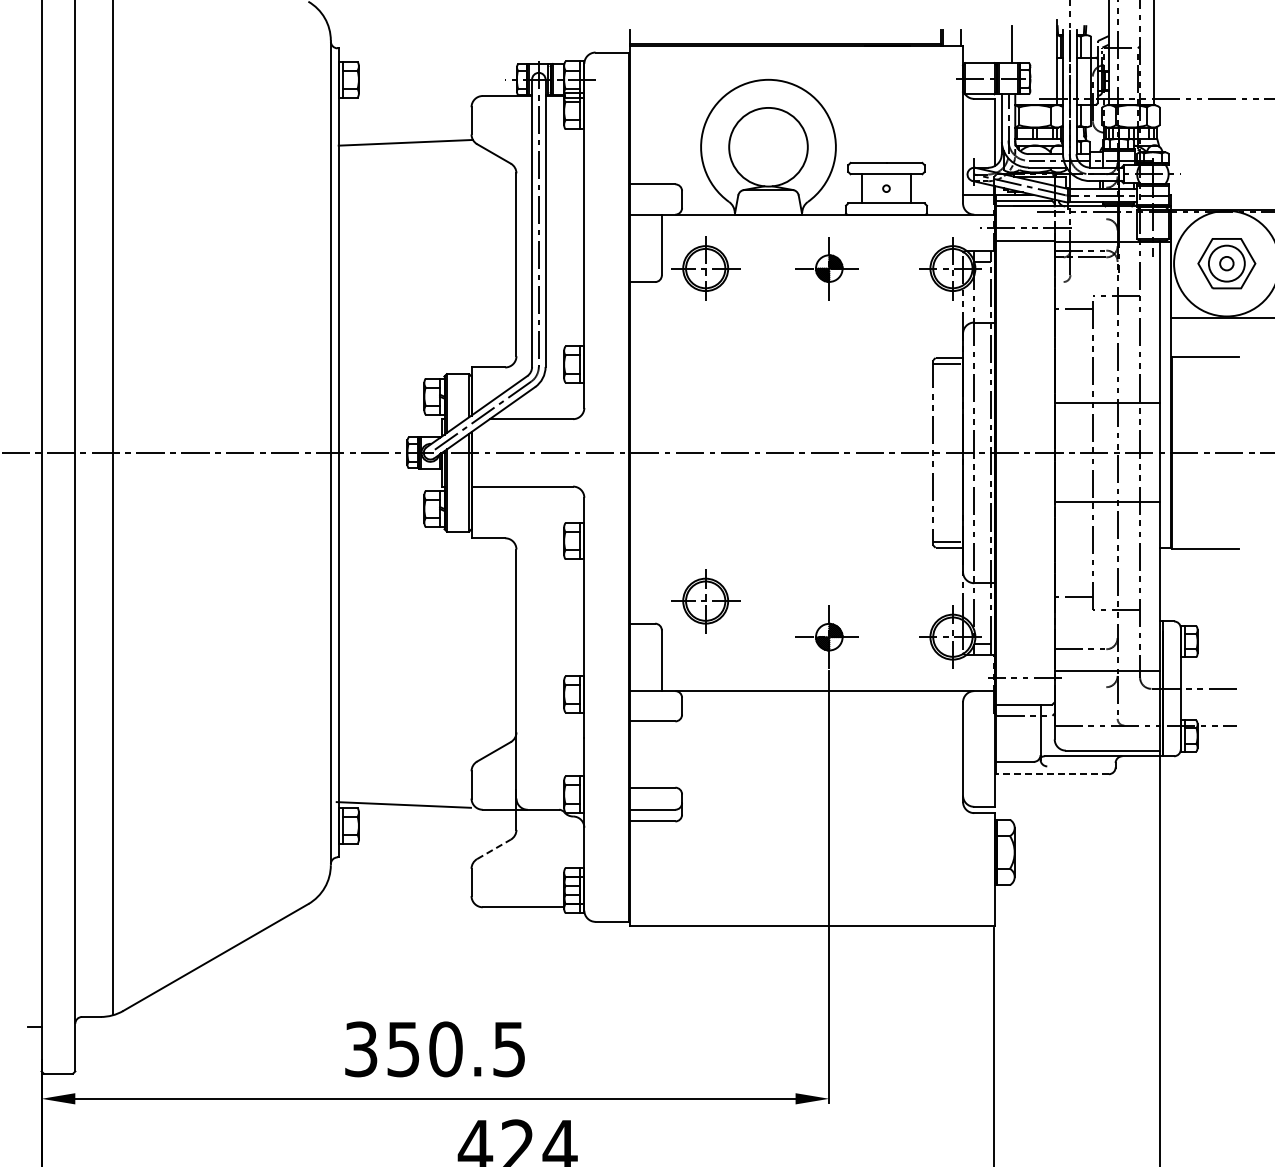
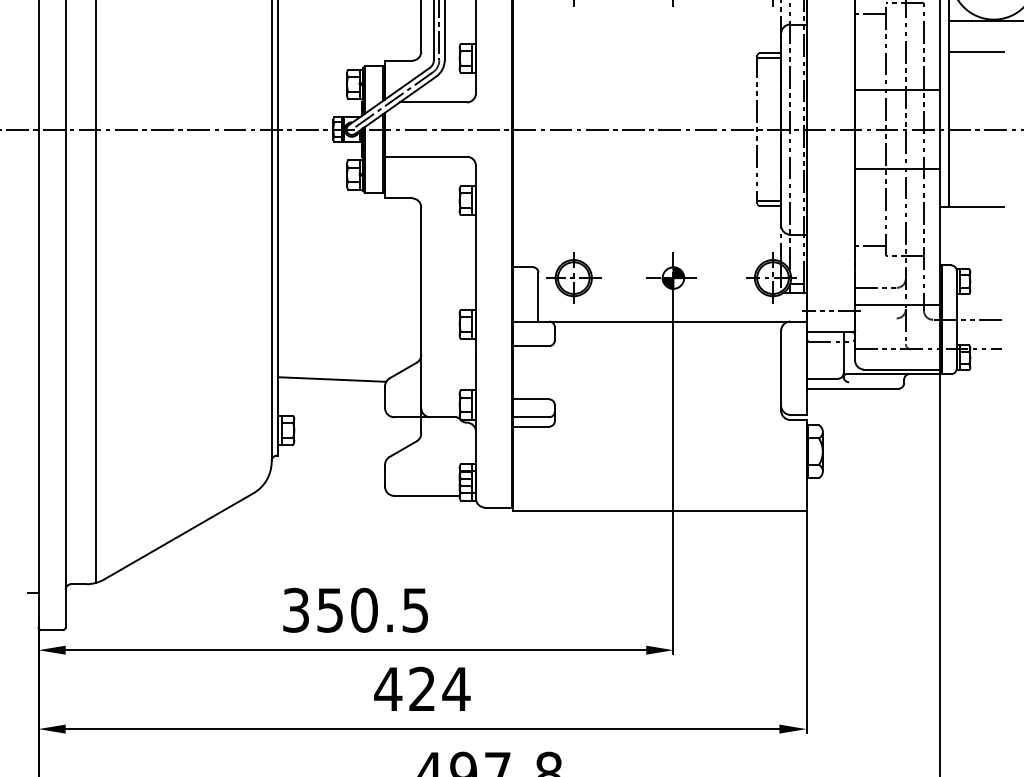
part: (705, 601) -> (573, 278), moved
line: (1052, 774) -> (853, 388), dashed -> solid
line: (403, 804) -> (331, 379), moved
line: (494, 849) -> (403, 449), dashed -> solid

